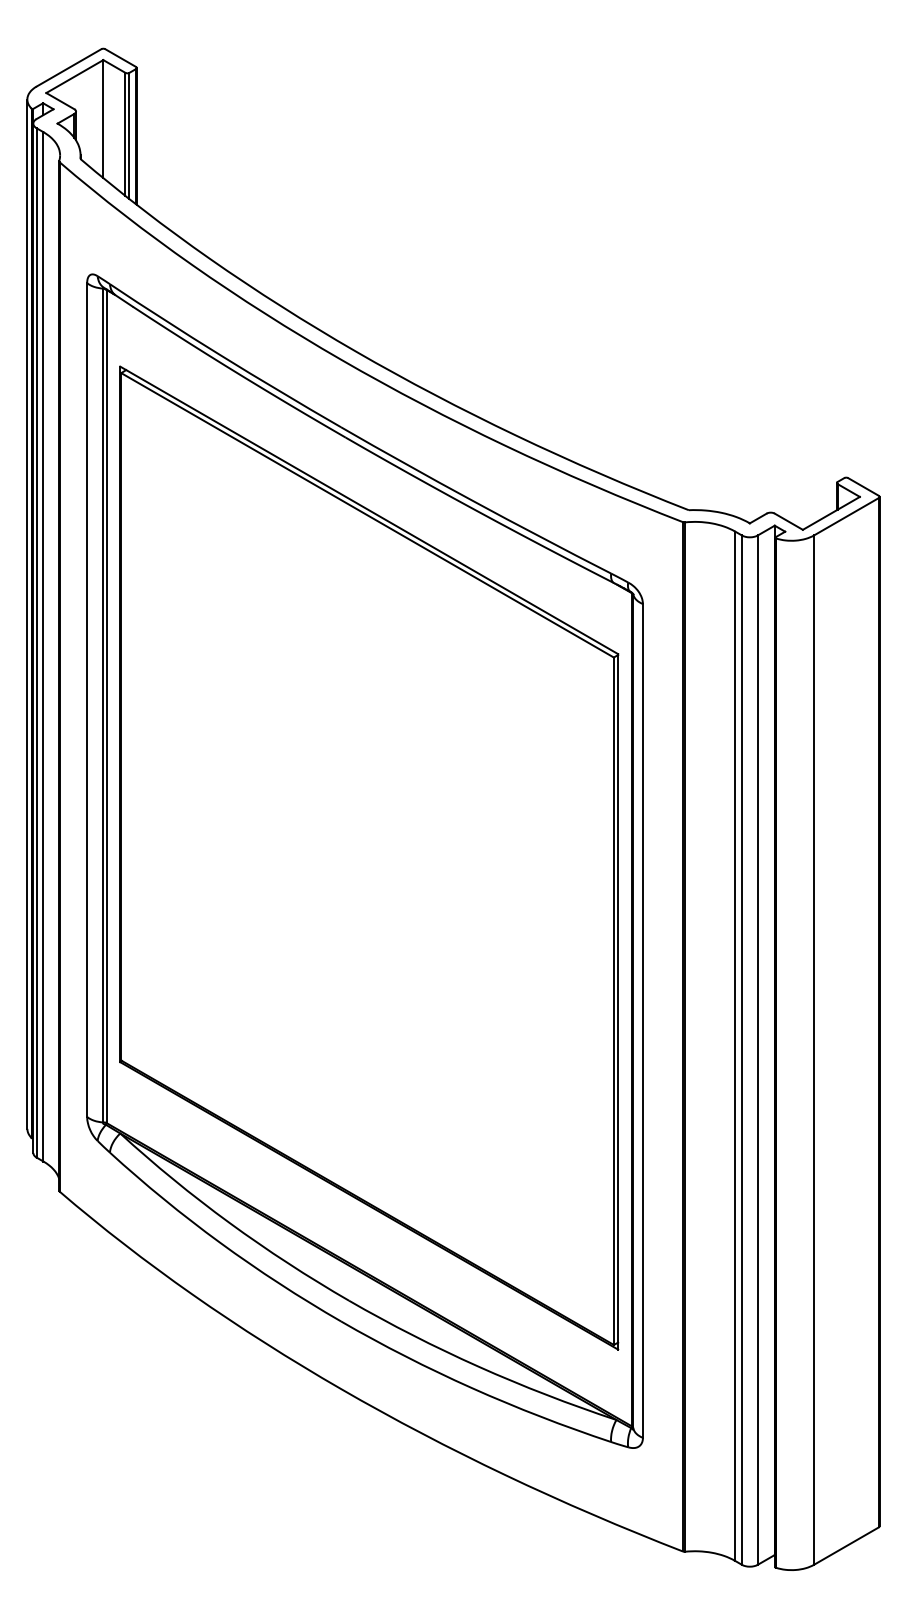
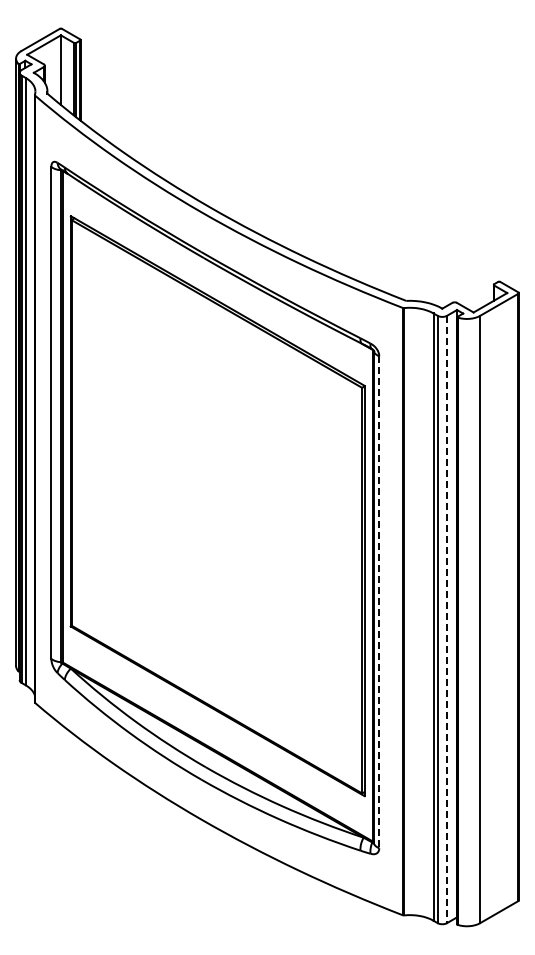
line: (643, 1021) -> (379, 602), solid -> dashed
line: (758, 1050) -> (447, 619), solid -> dashed

